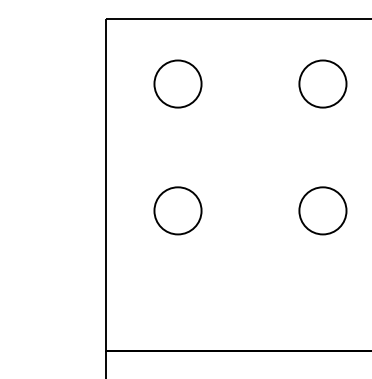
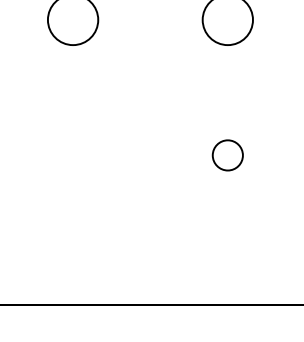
part: (177, 210) -> (72, 154), removed
part: (322, 210) -> (227, 154), size x0.6

